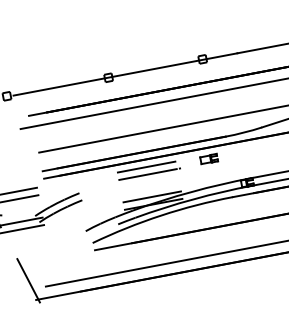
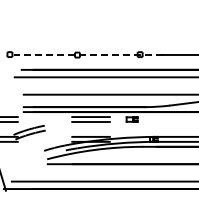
line: (125, 73) -> (88, 54), solid -> dashed

